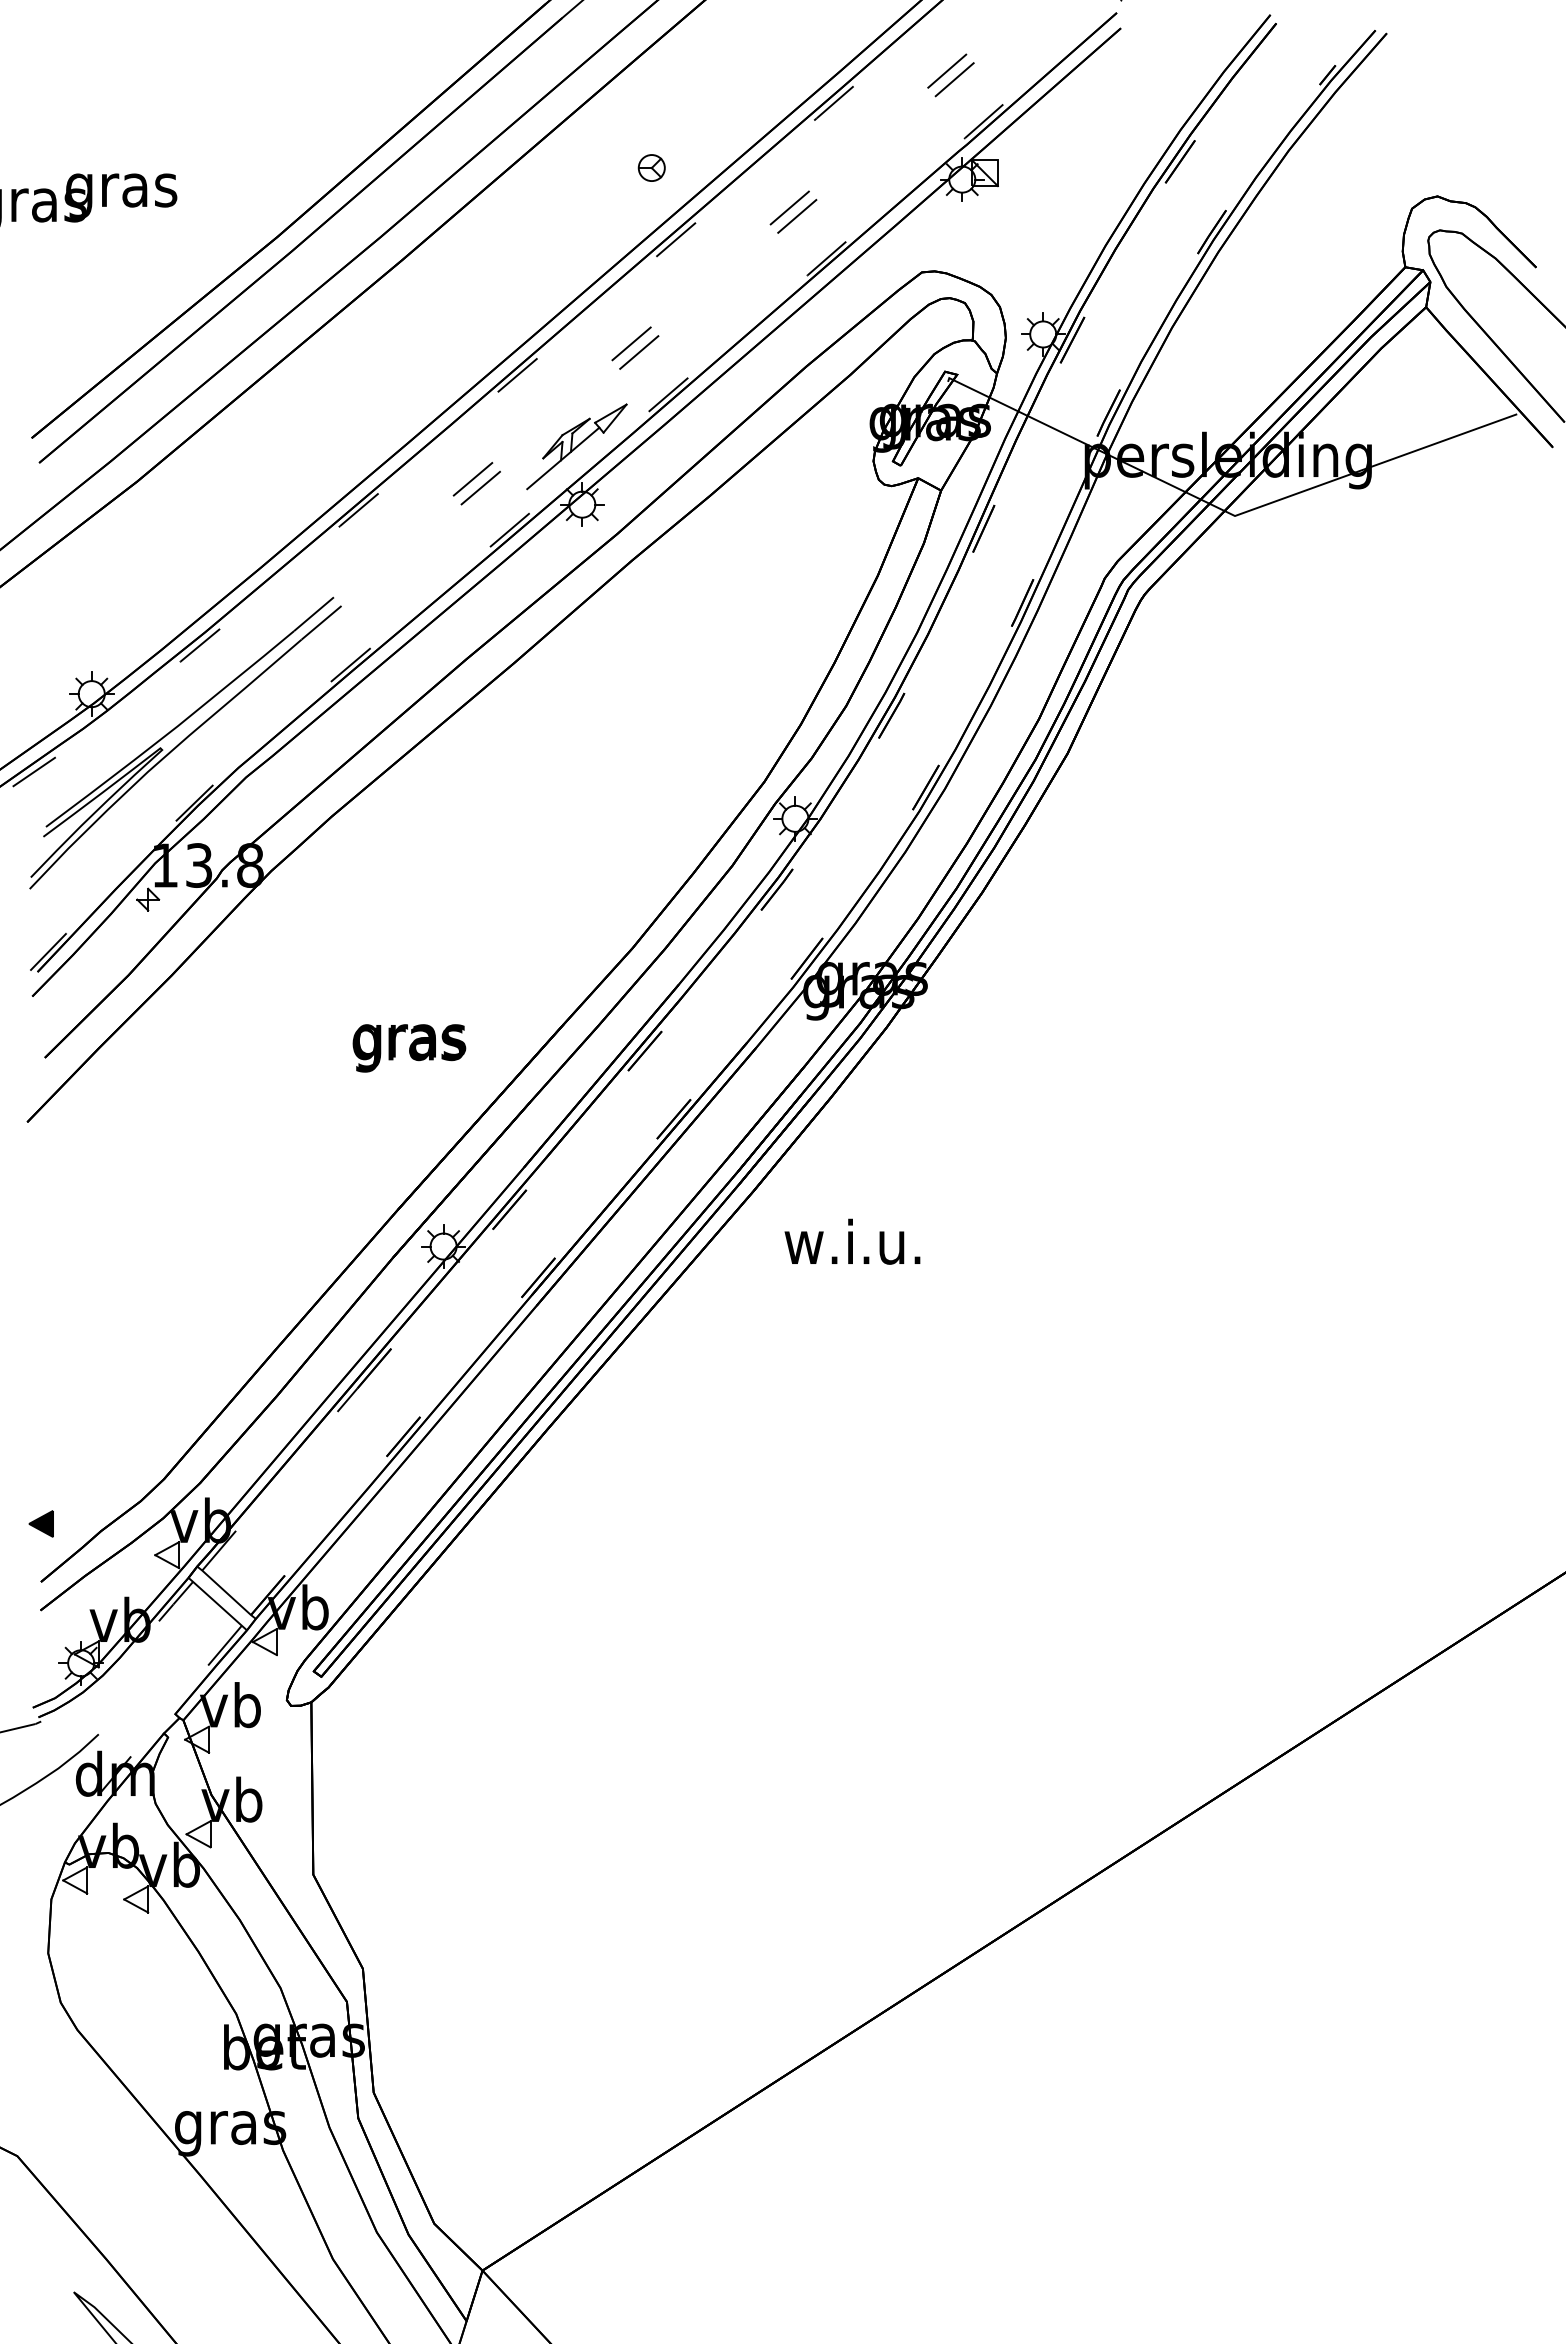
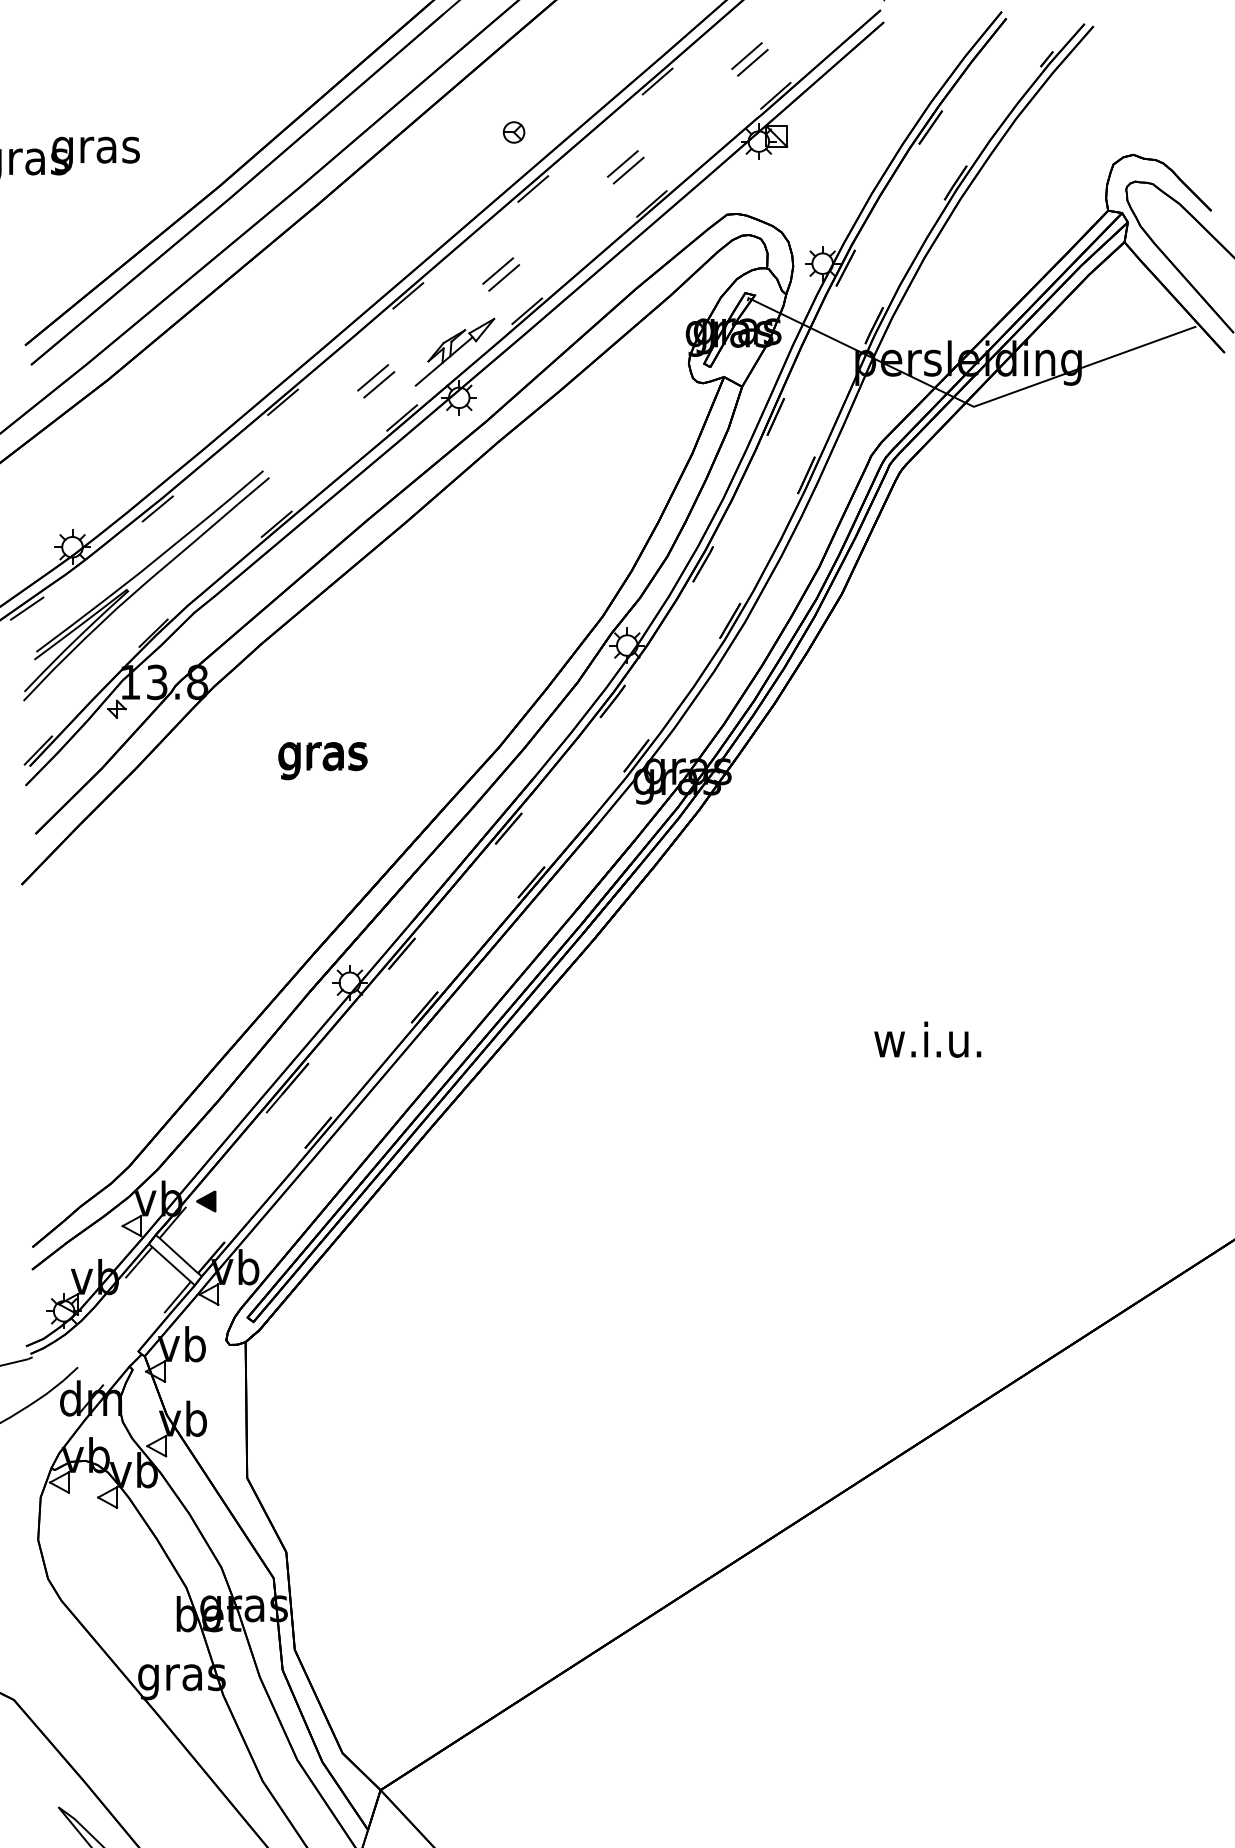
text: (409, 1048) -> (323, 761), moved
text: (852, 1241) -> (927, 1039), moved
part: (40, 1523) -> (205, 1201), moved

